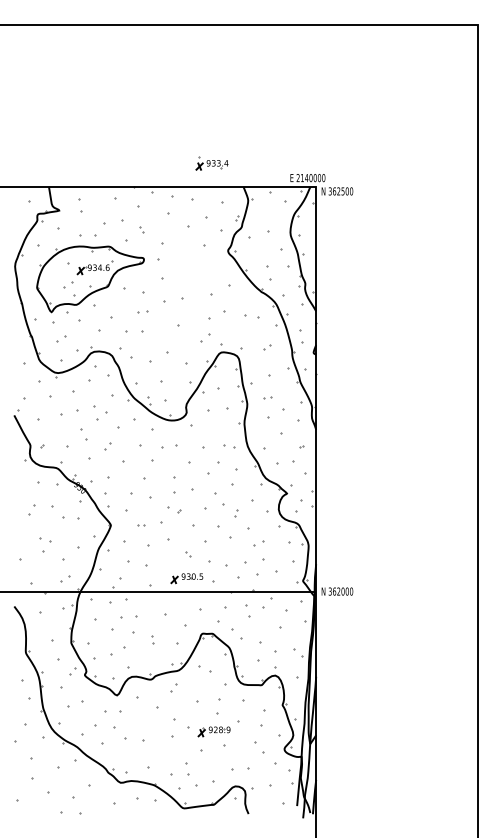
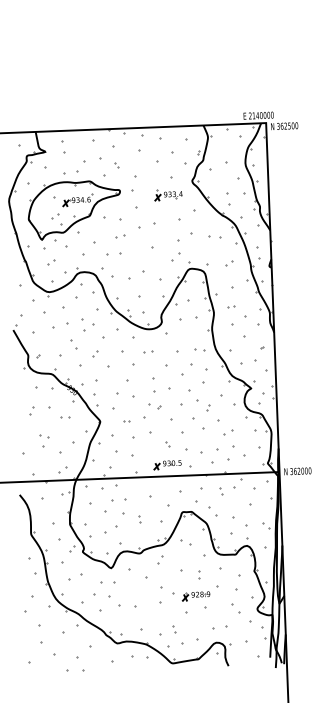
part: (211, 163) -> (168, 194), moved
part: (169, 446) -> (148, 351), size x0.62
part: (70, 518) -> (65, 417), size x0.62
part: (247, 610) -> (220, 490), size x0.62
part: (218, 706) -> (199, 574), size x0.62
part: (187, 768) -> (174, 628), size x0.62

